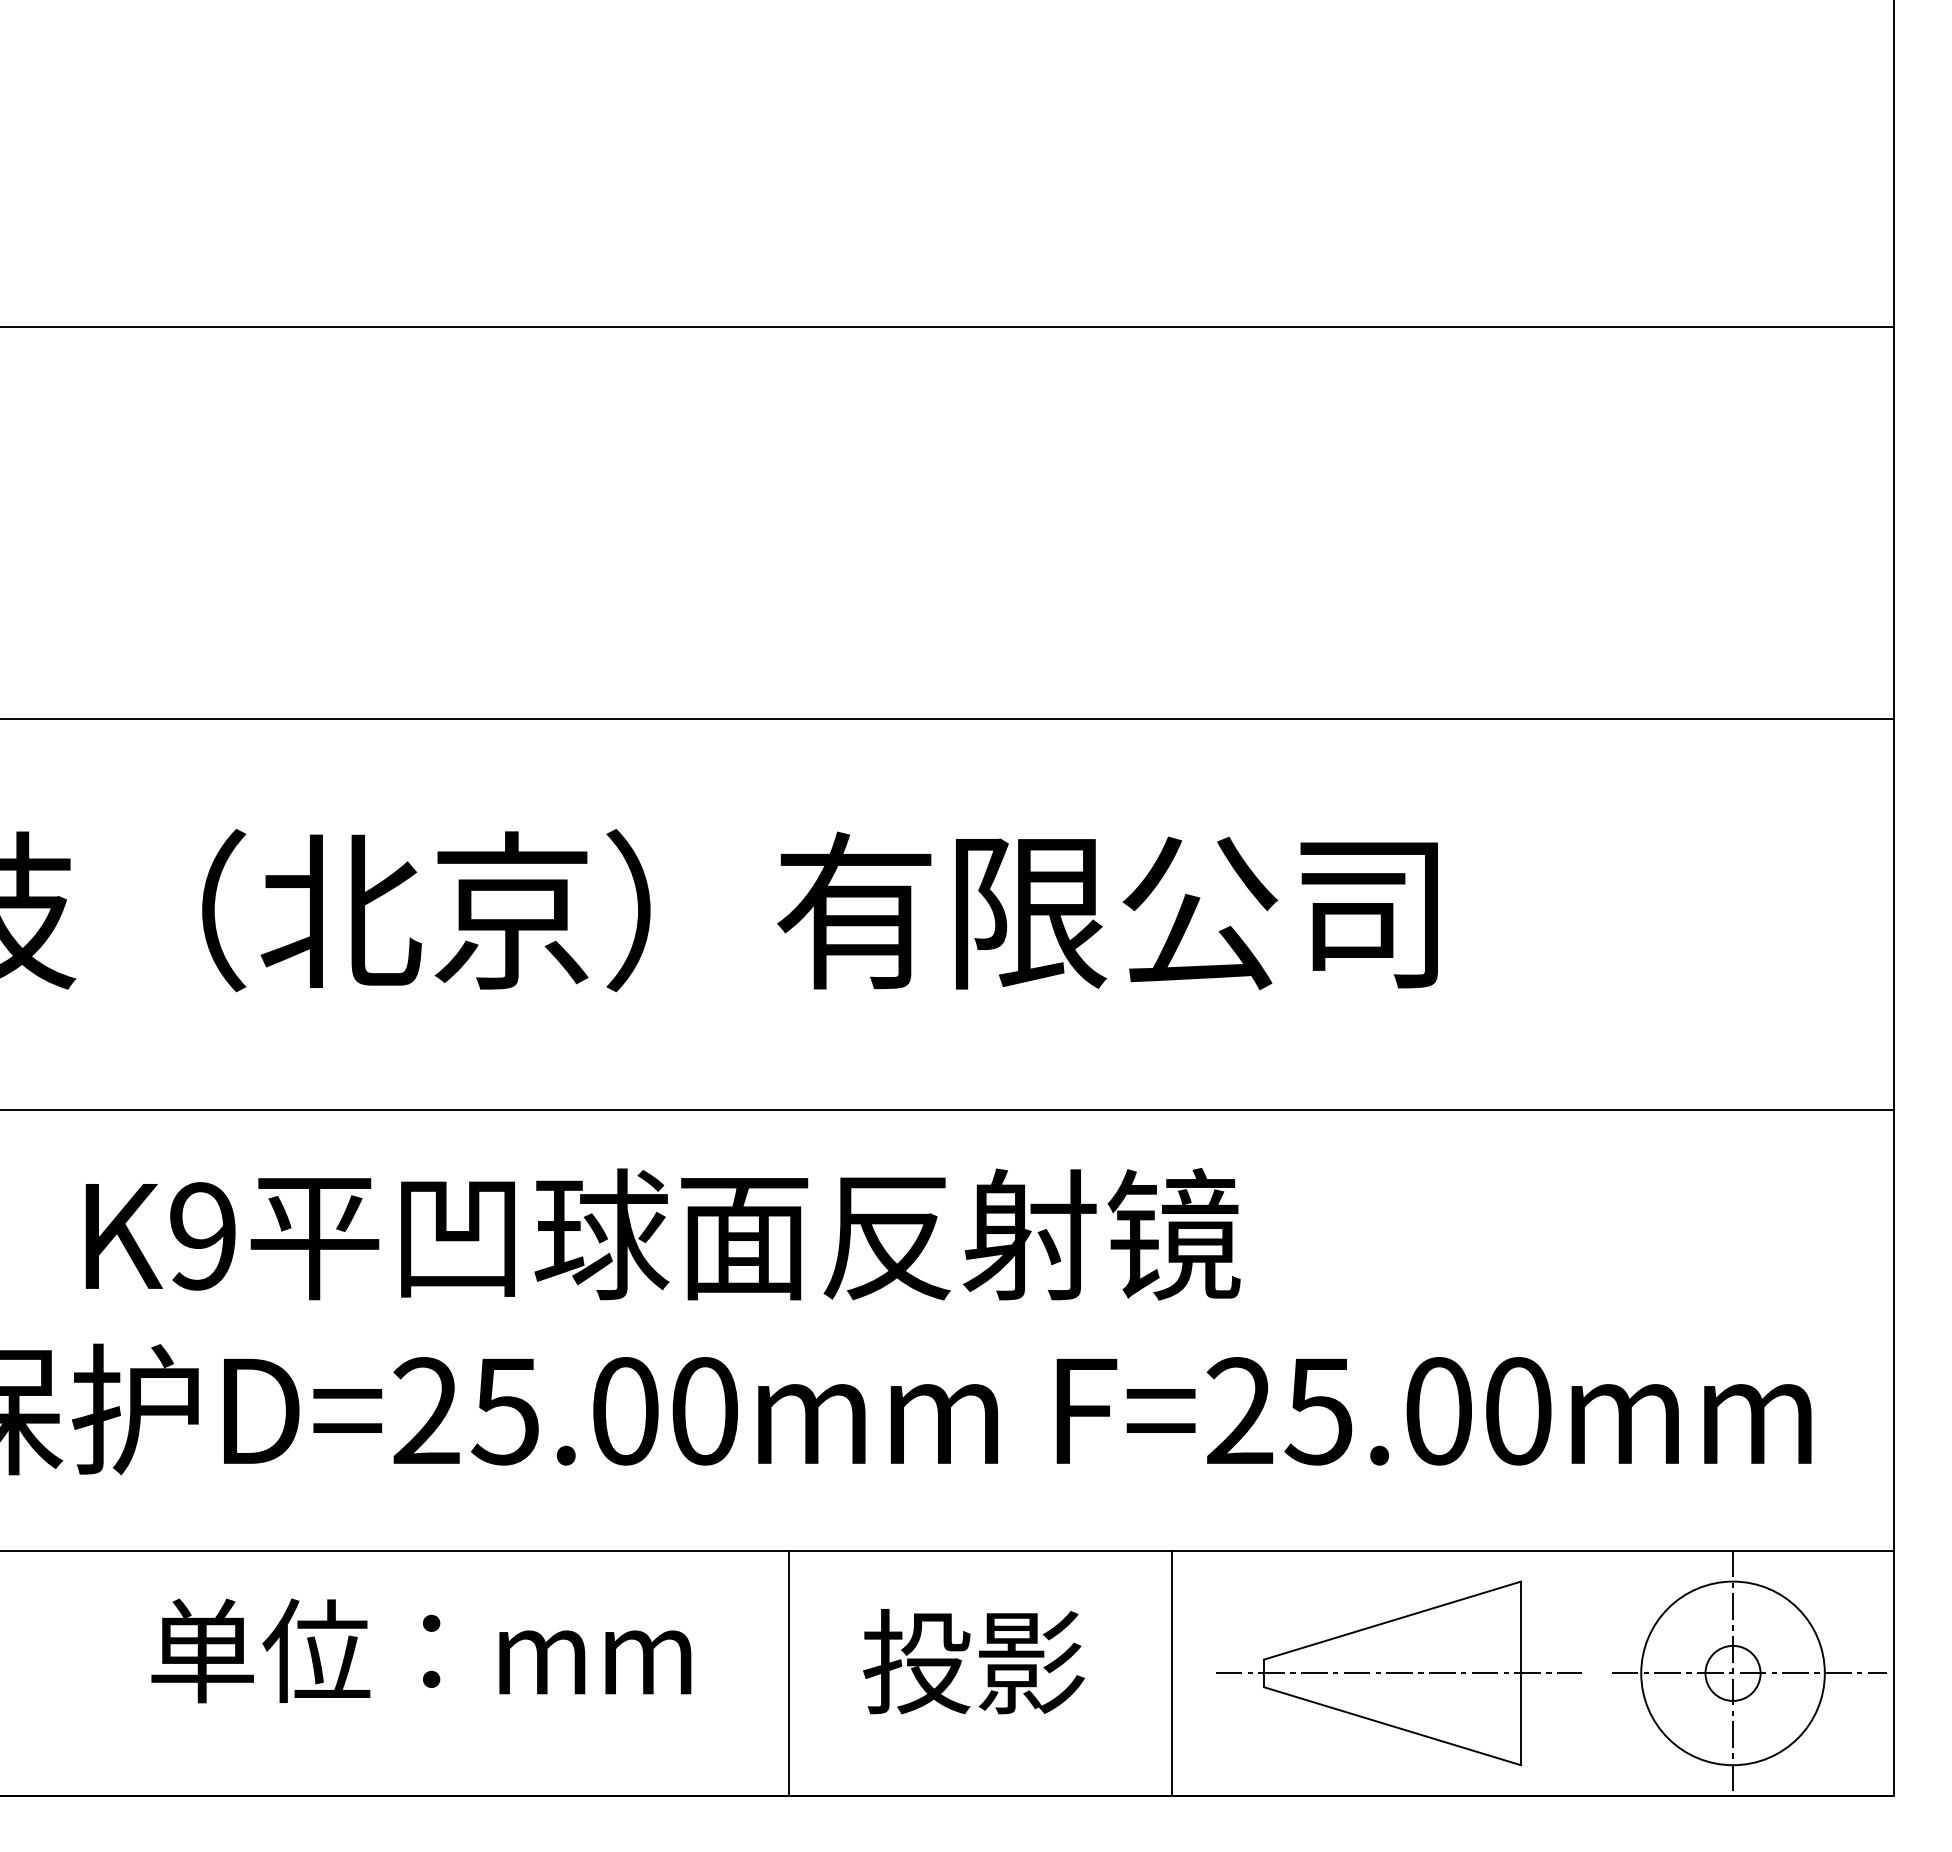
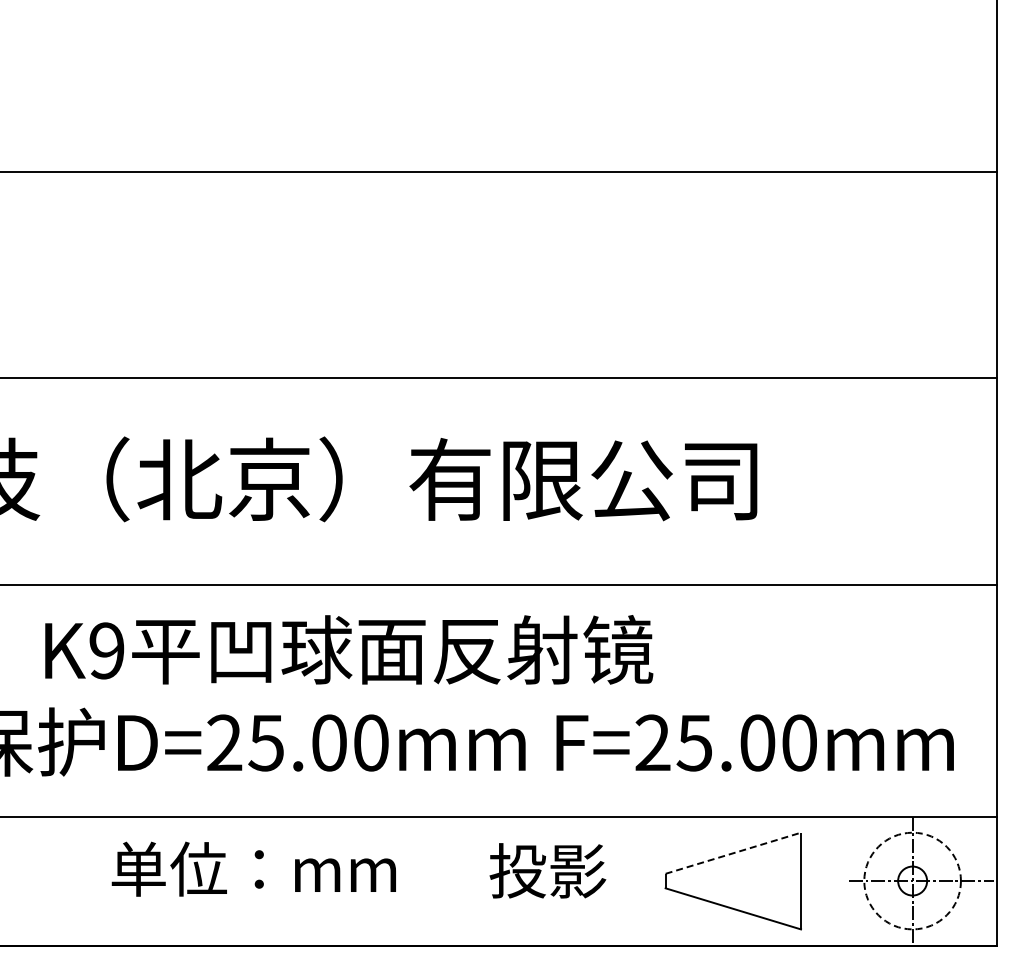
line: (1392, 1621) -> (733, 853), solid -> dashed
text: (420, 1649) -> (253, 868), moved
text: (973, 1660) -> (547, 870), moved
line: (788, 1672) -> (415, 880), removed
line: (1172, 1672) -> (617, 880), removed
circle: (1732, 1672) -> (912, 880), solid -> dashed
line: (1398, 1674) -> (736, 881), removed

